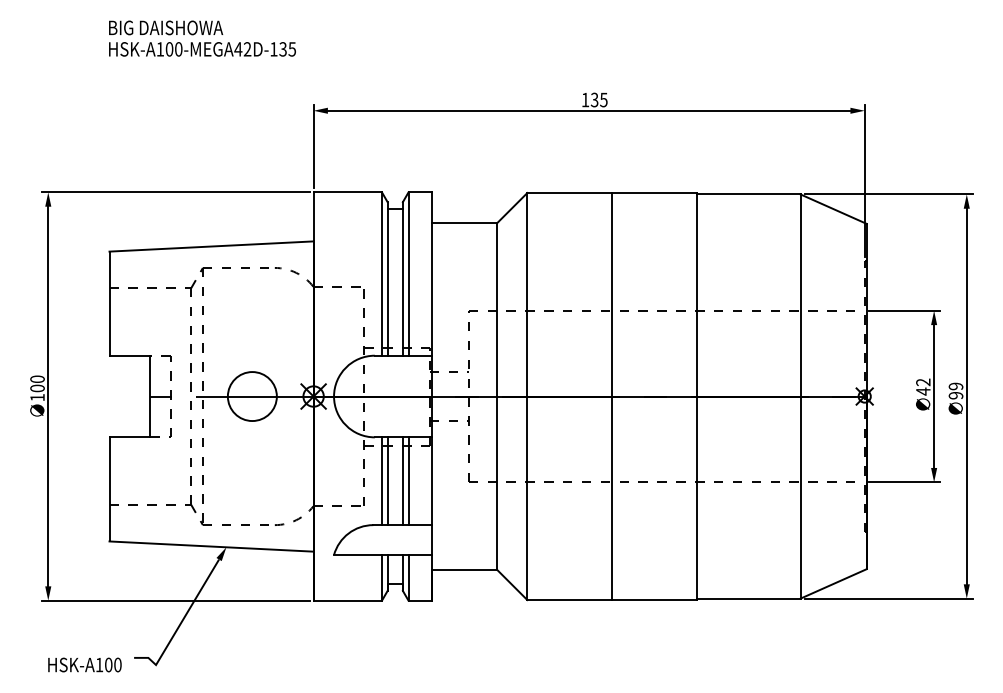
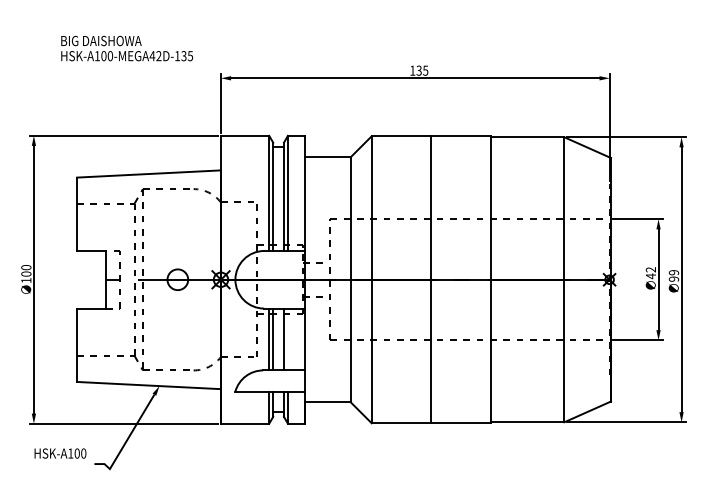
text: (202, 38) -> (127, 48), moved
circle: (251, 396) -> (177, 279), size x0.6
line: (408, 481) -> (287, 339), removed
text: (84, 664) -> (60, 453), moved

